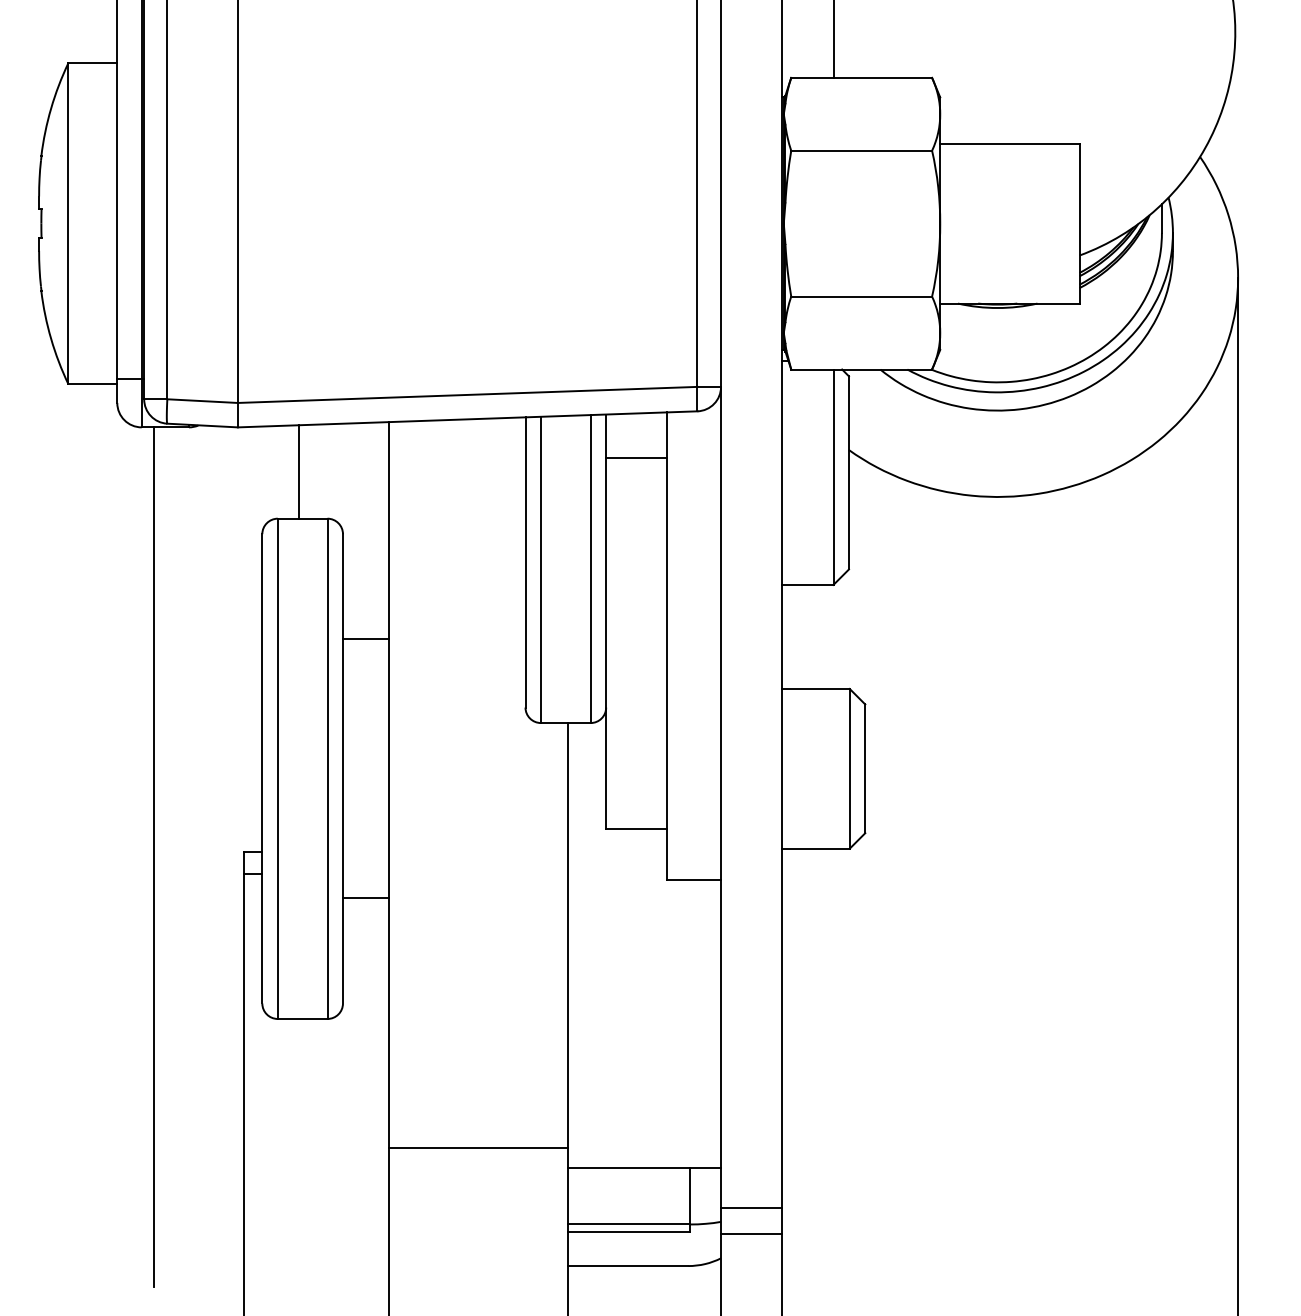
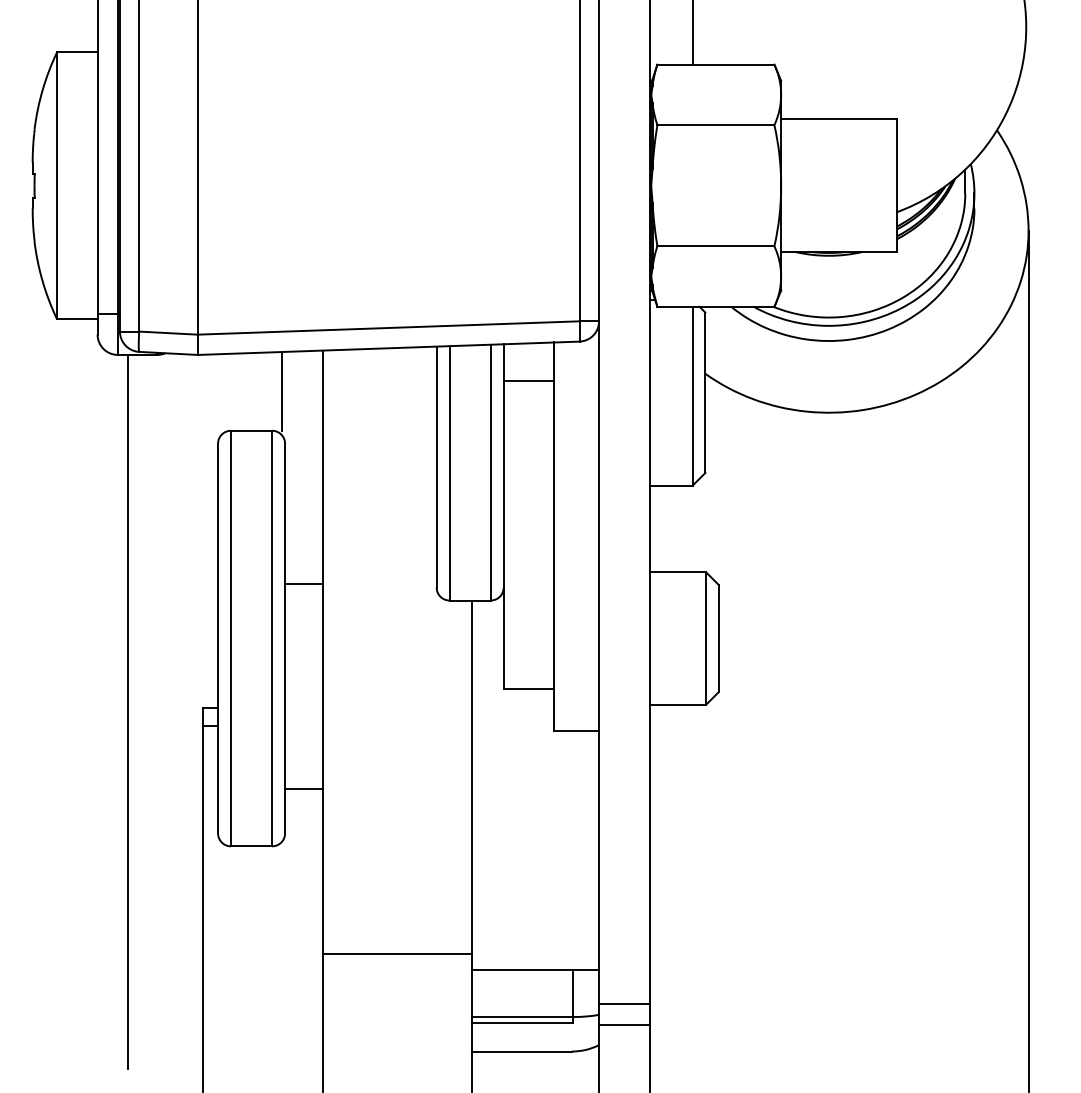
line: (298, 471) -> (281, 391), moved
line: (365, 639) -> (303, 584), moved
line: (365, 898) -> (303, 788), moved

